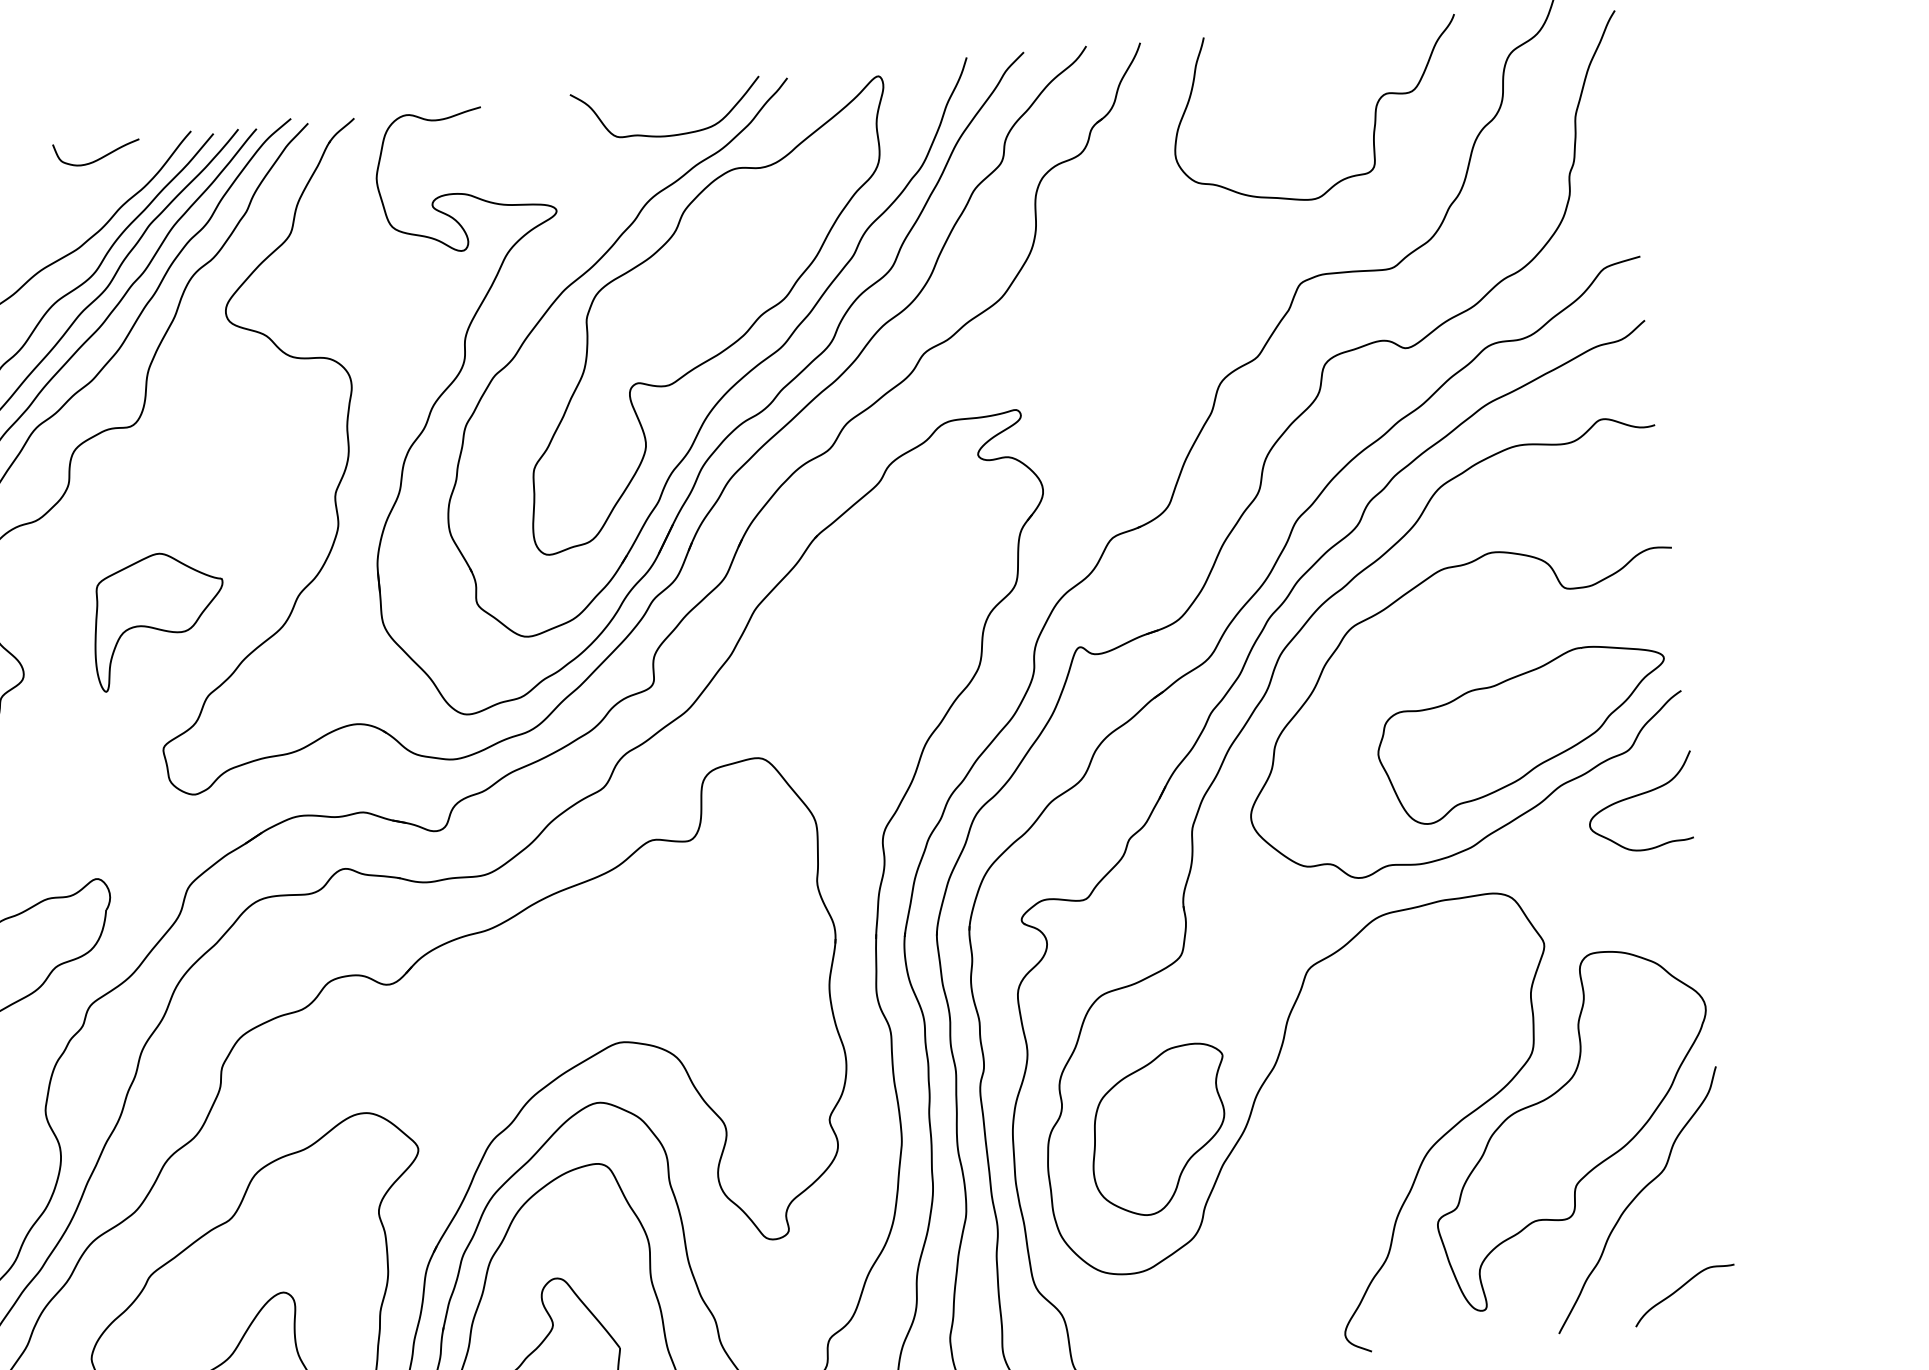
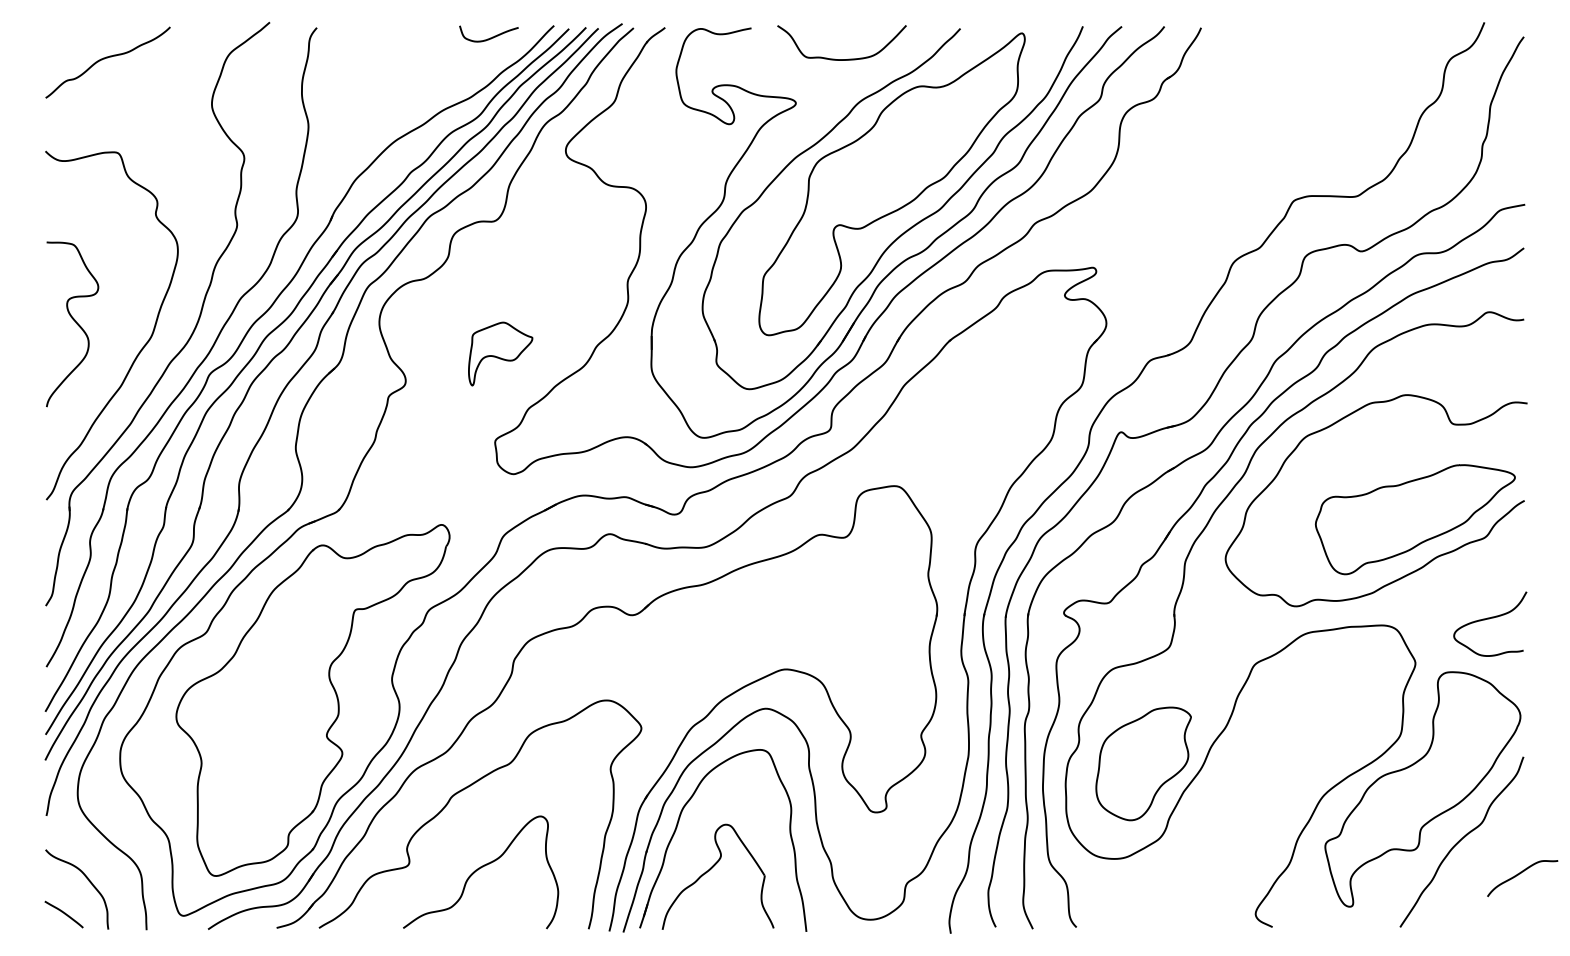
curve: (1373, 113) -> (1354, 90), removed
curve: (668, 135) -> (841, 59), moved
part: (158, 619) -> (500, 353), size x0.7
curve: (1639, 796) -> (1489, 619), moved
curve: (1681, 1289) -> (1520, 874), moved

